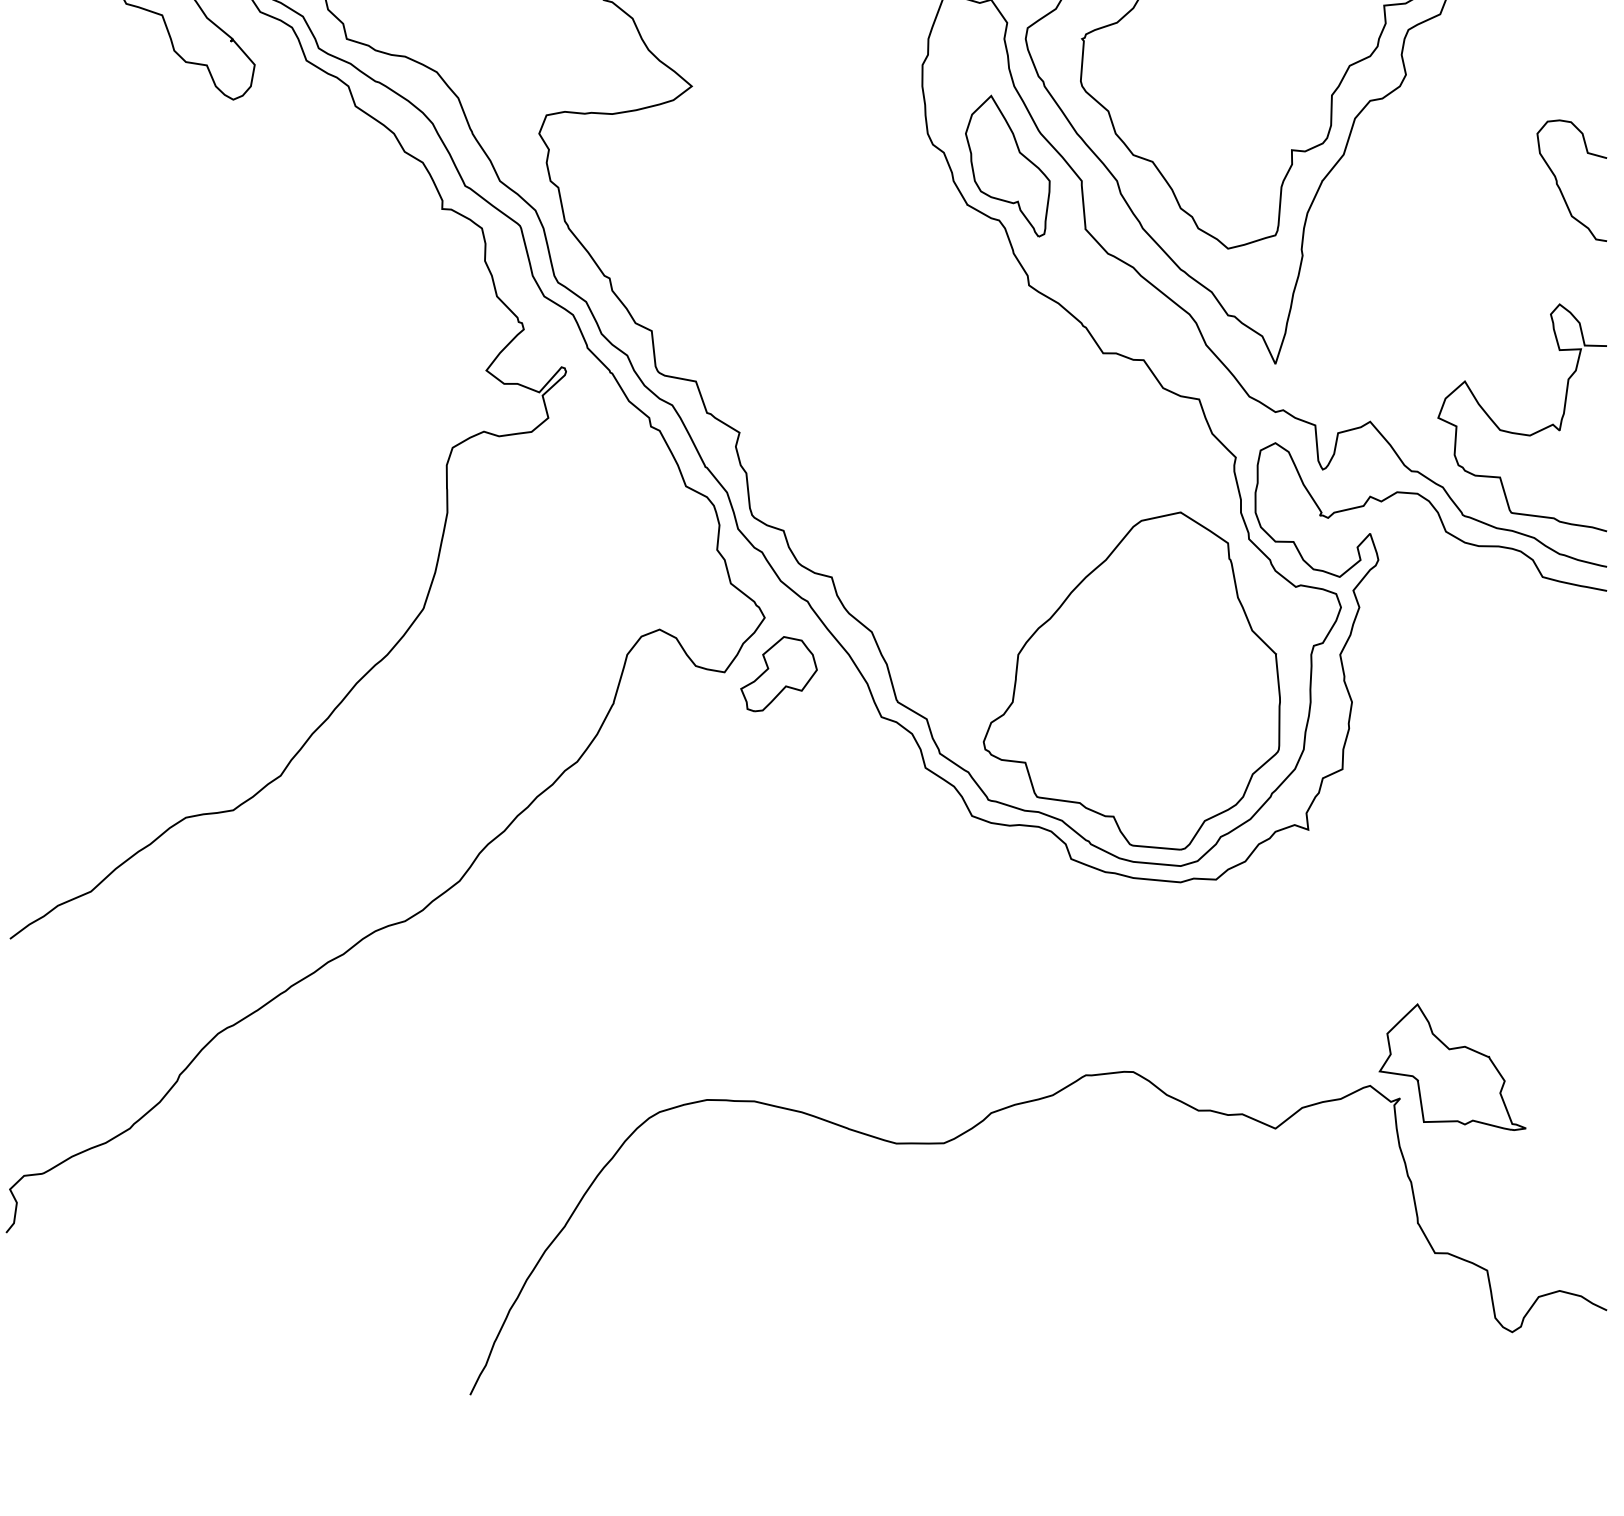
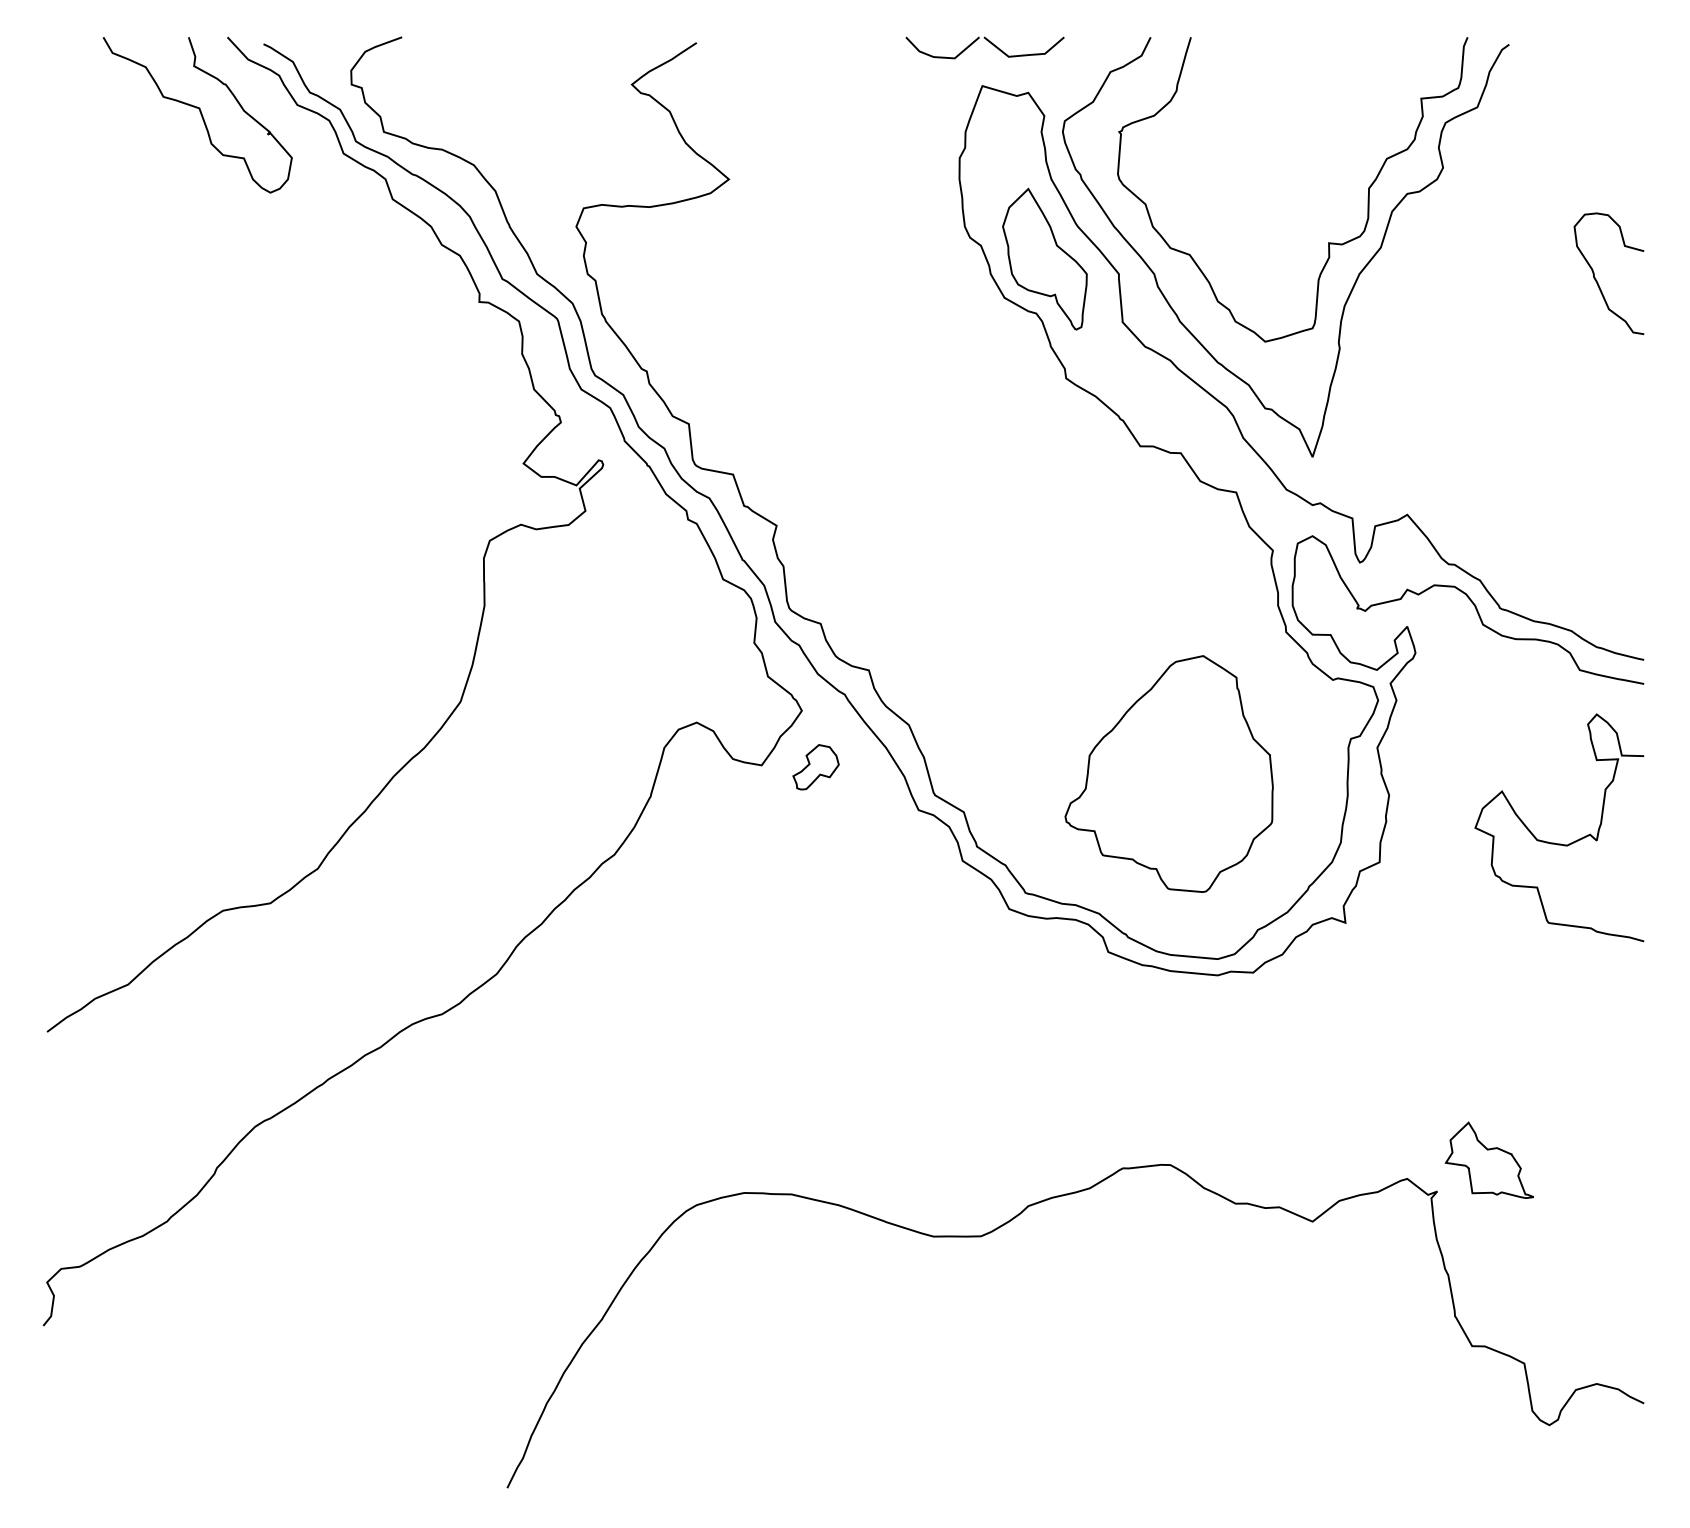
curve: (1517, 432) -> (1554, 842), moved
part: (778, 674) -> (815, 767), size x0.6
part: (1132, 680) -> (1169, 773), size x0.7
part: (1452, 1067) -> (1489, 1160), size x0.6

